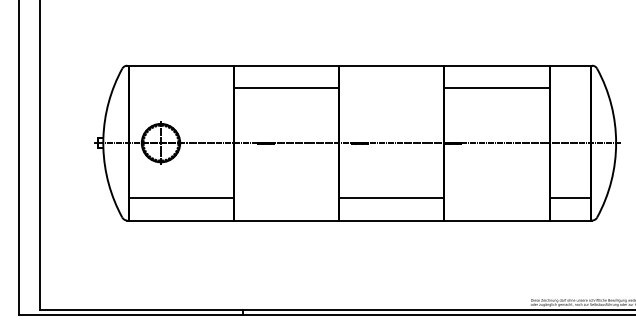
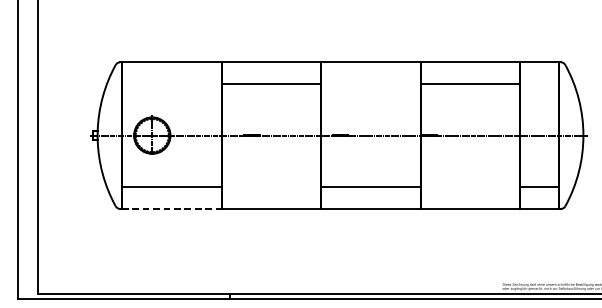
line: (181, 220) -> (171, 208), solid -> dashed

